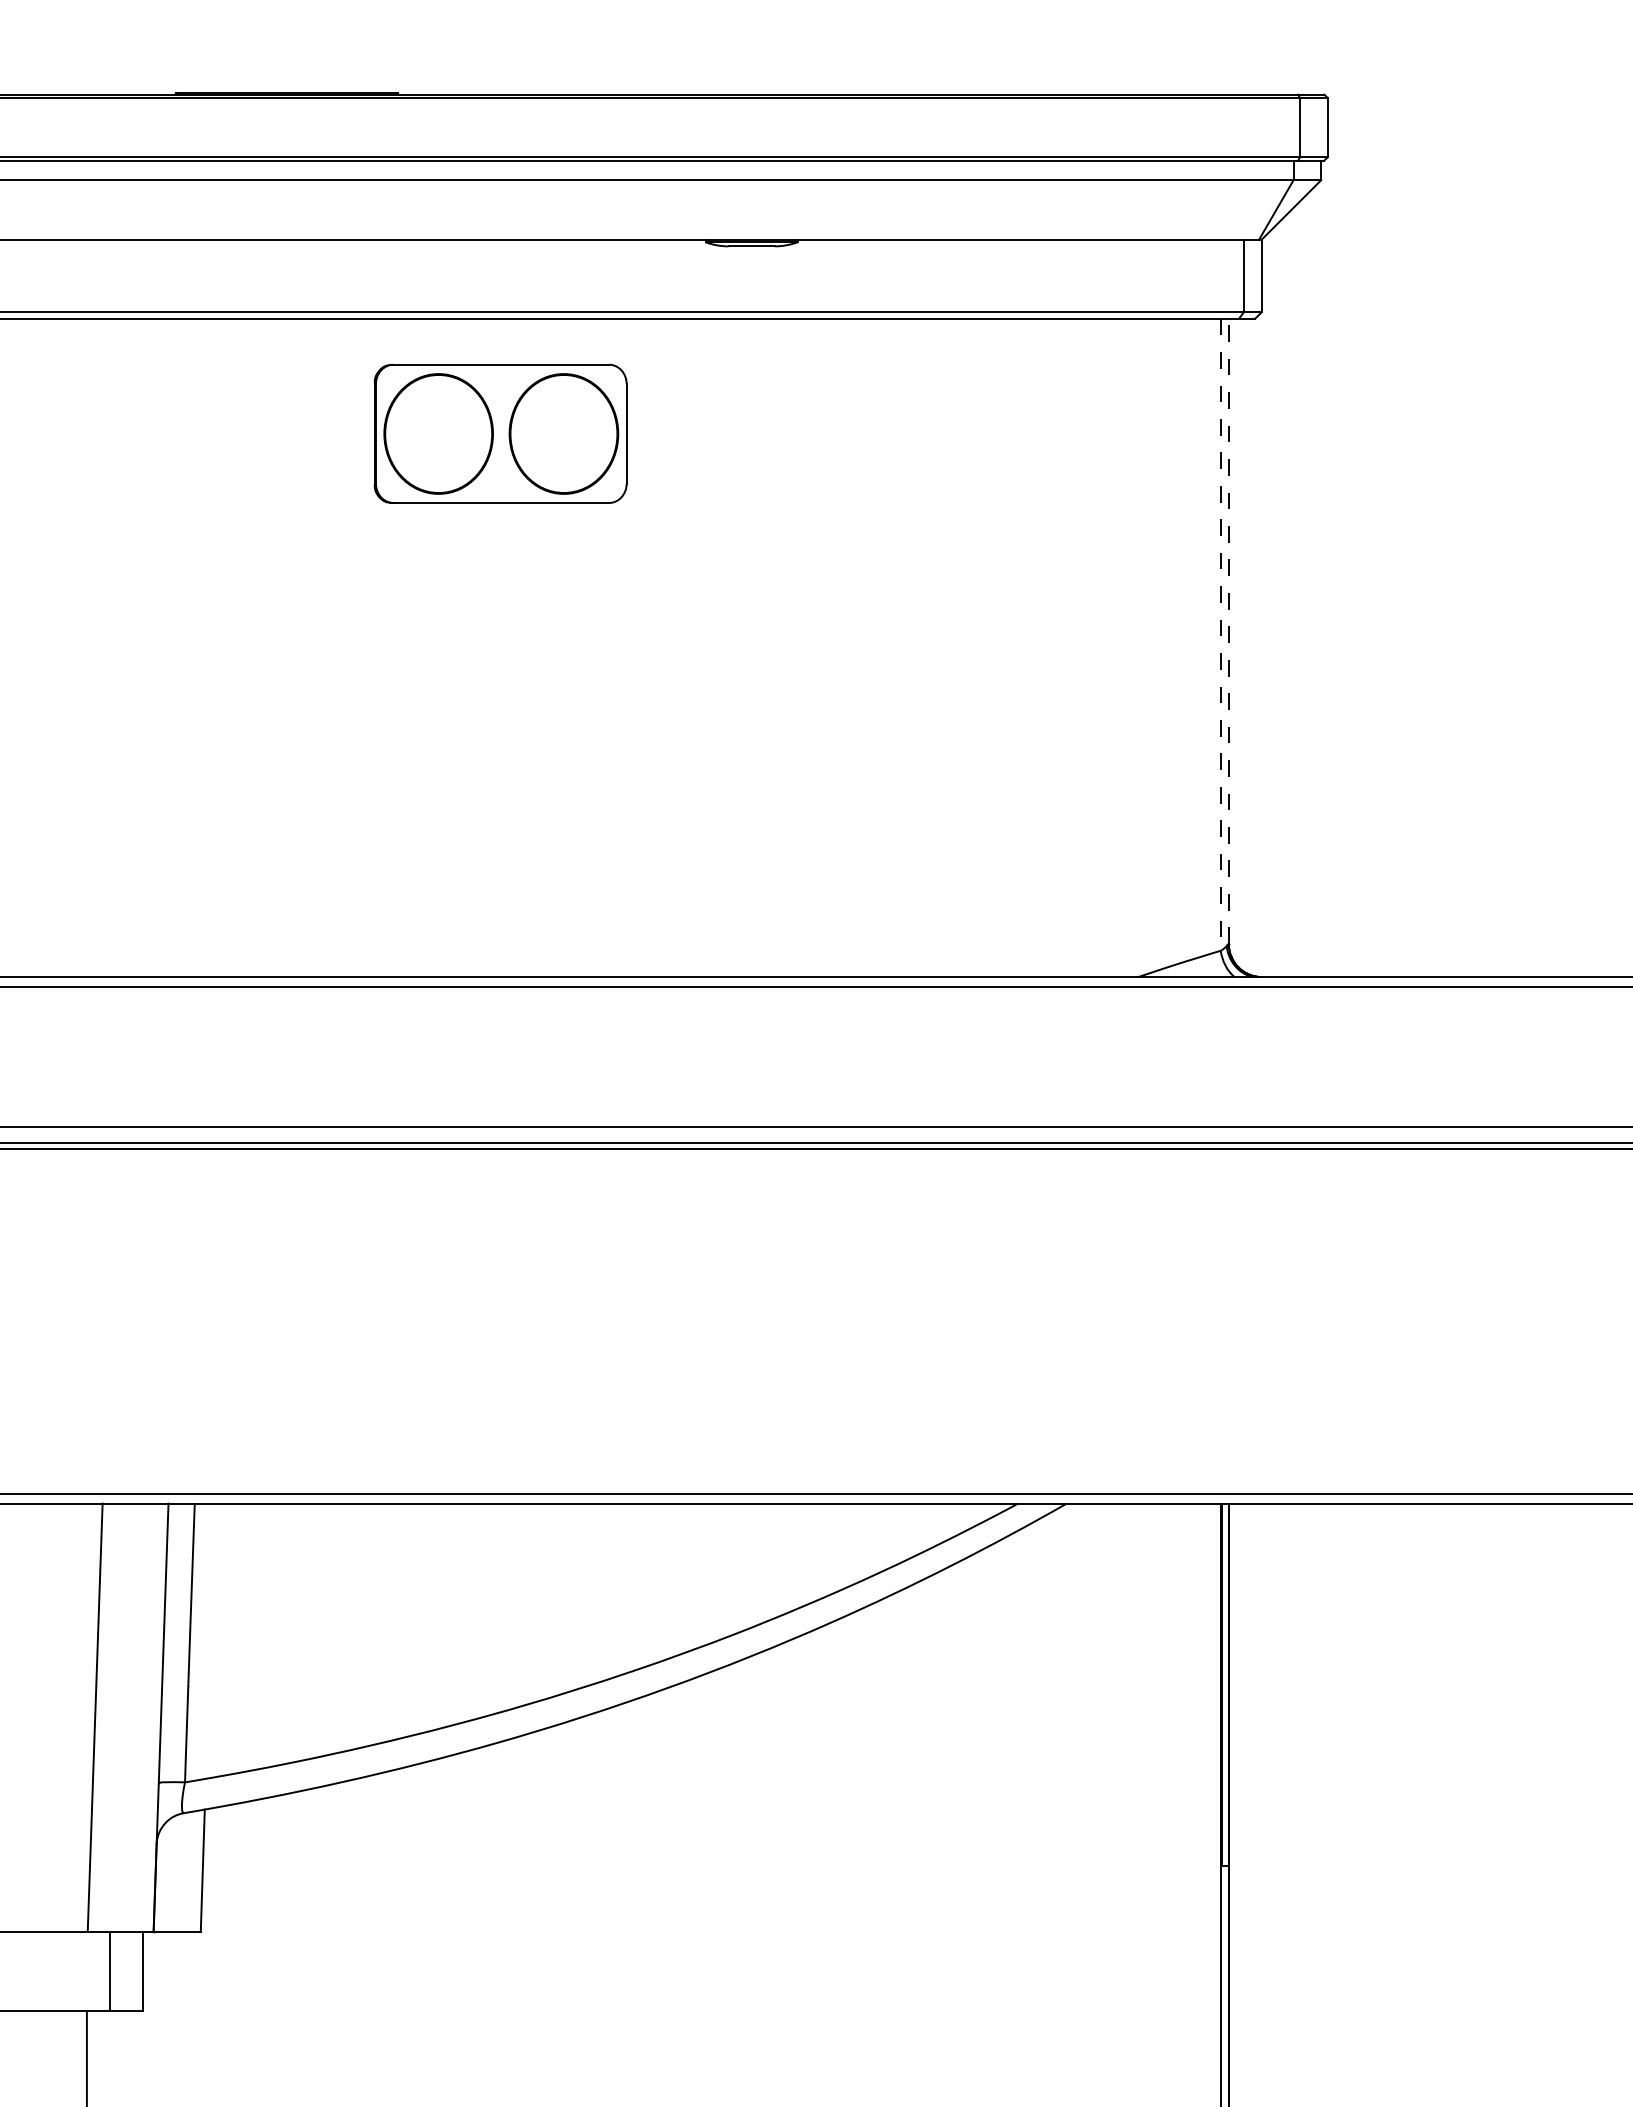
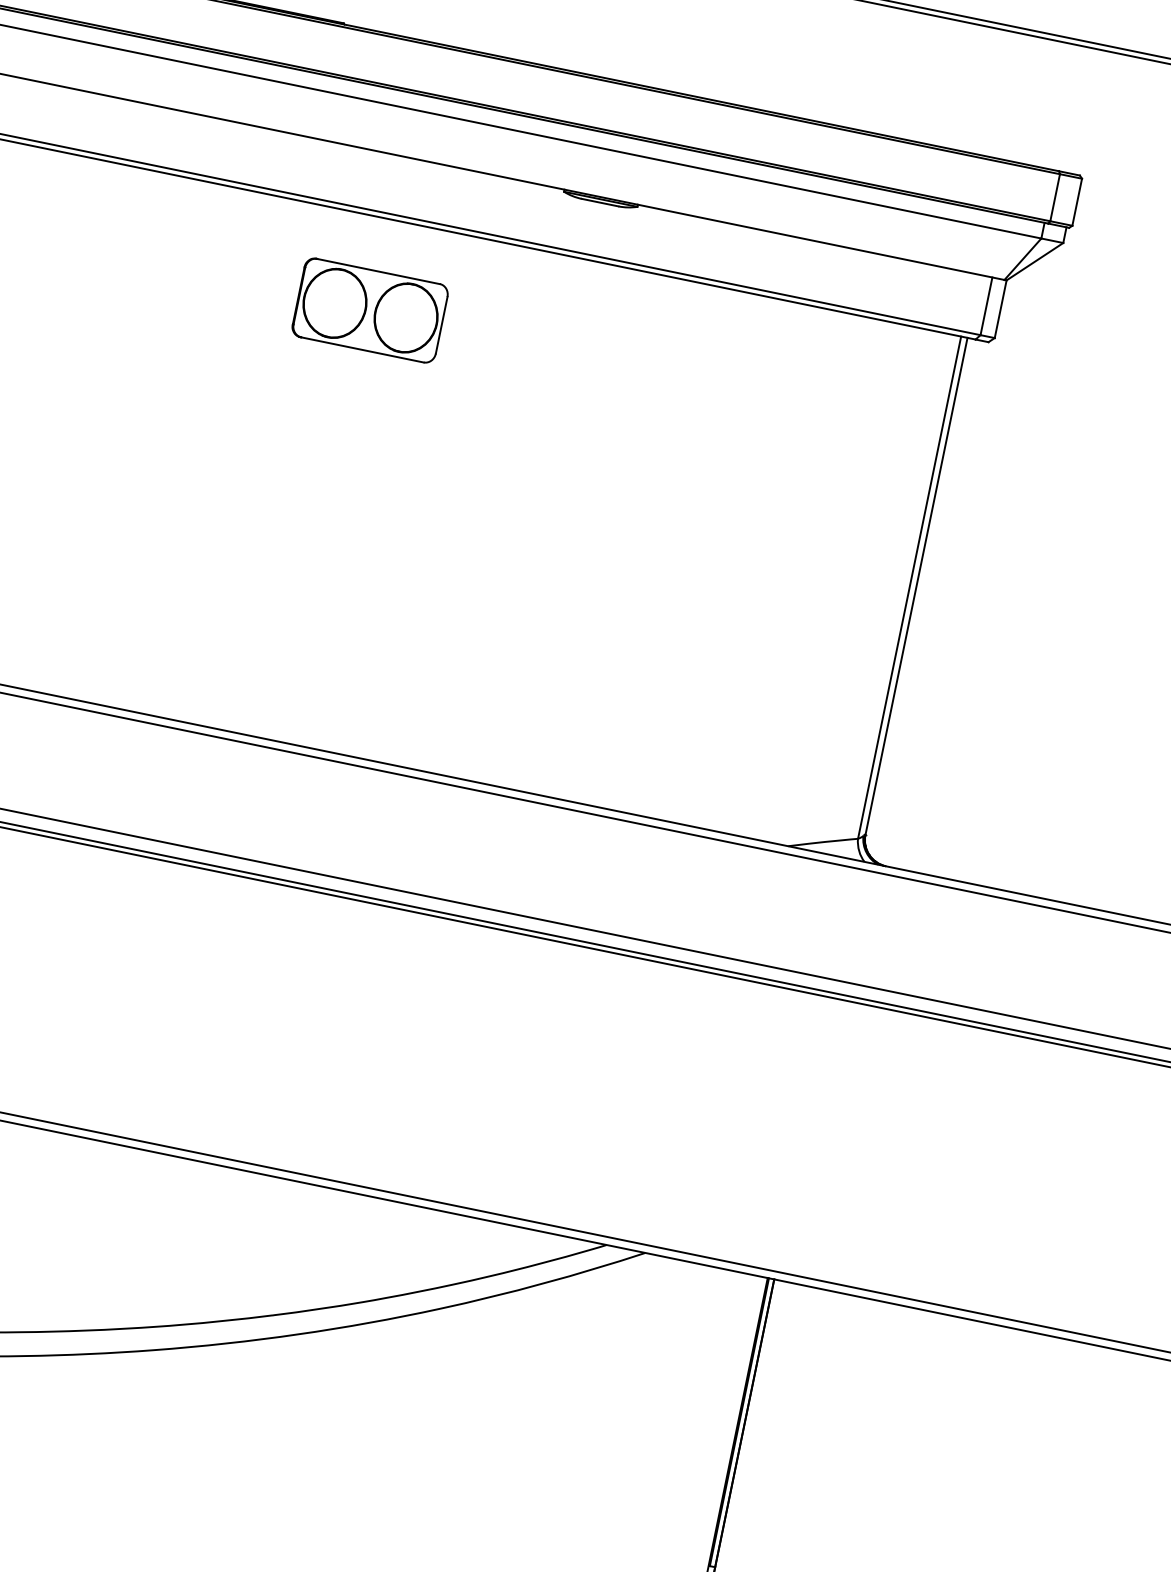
part: (500, 433) -> (370, 310), size x0.71
line: (1228, 631) -> (916, 586), dashed -> solid
line: (1220, 635) -> (909, 588), dashed -> solid

